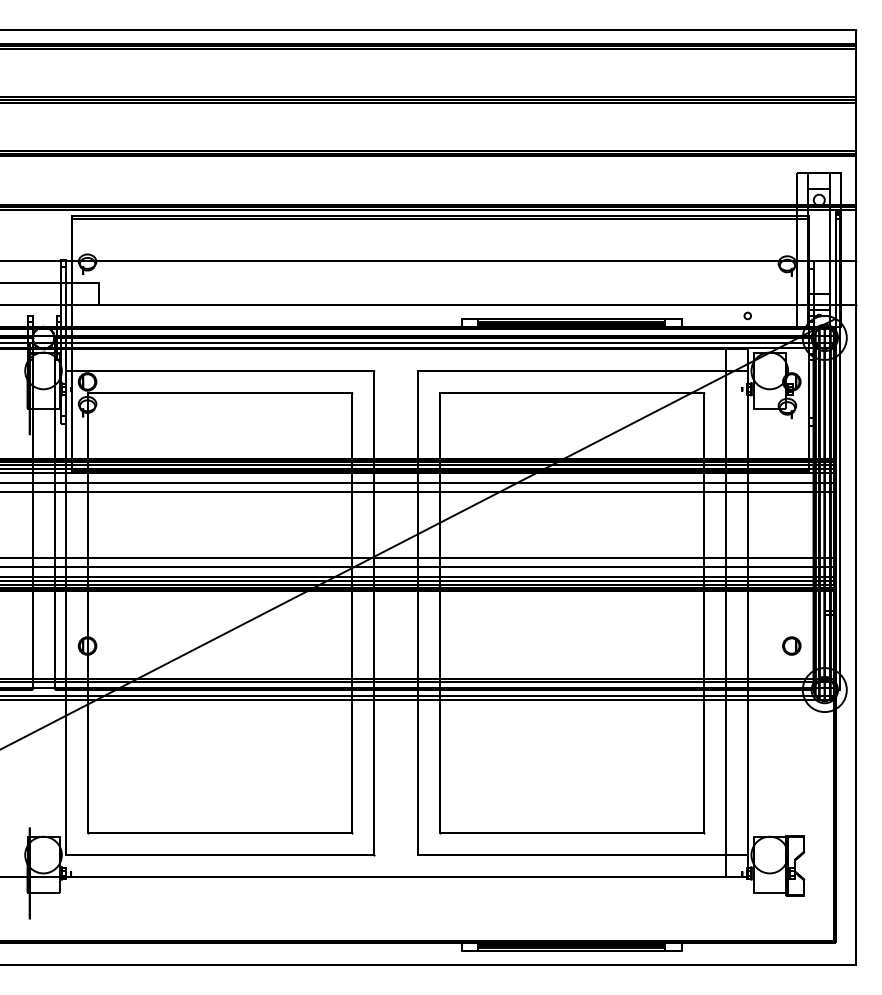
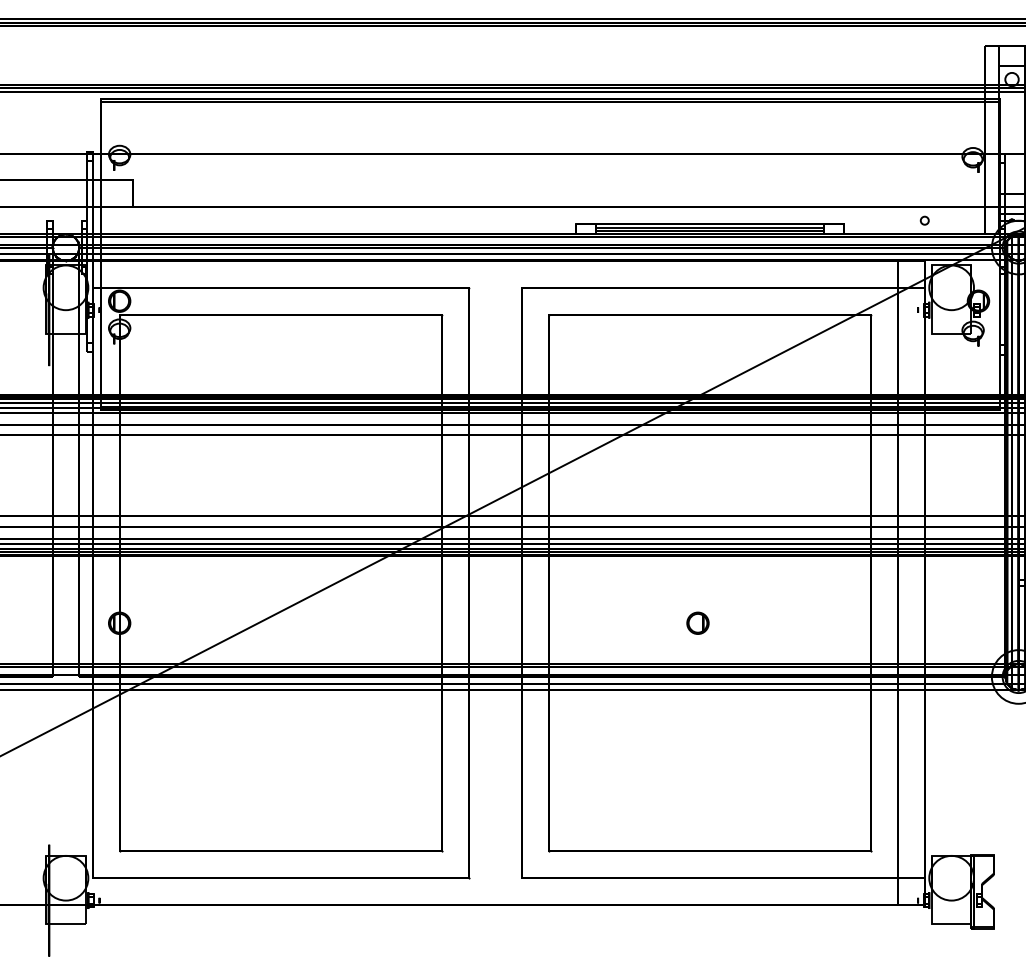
part: (791, 645) -> (697, 622), moved

